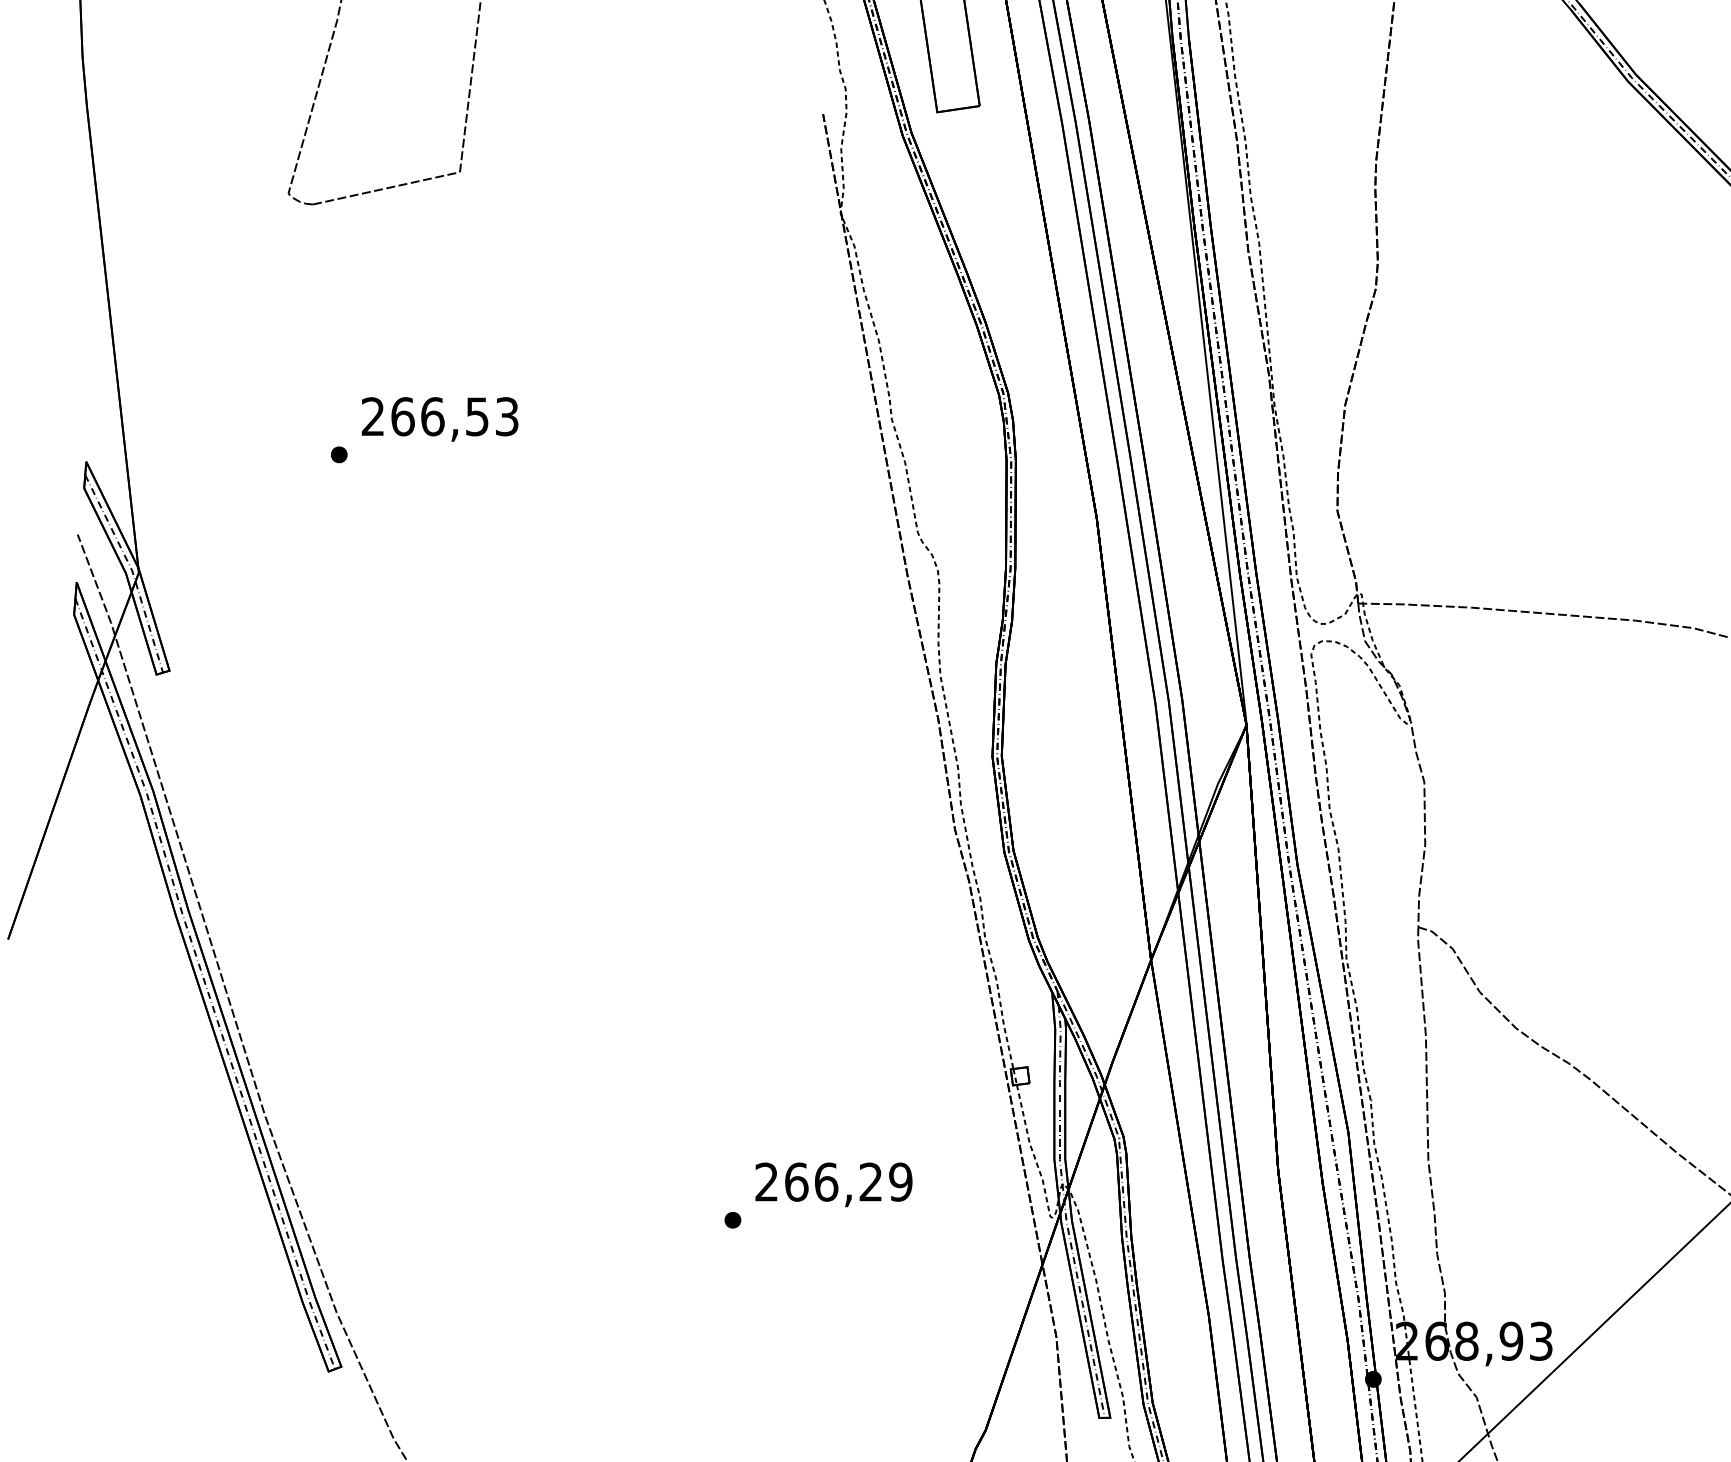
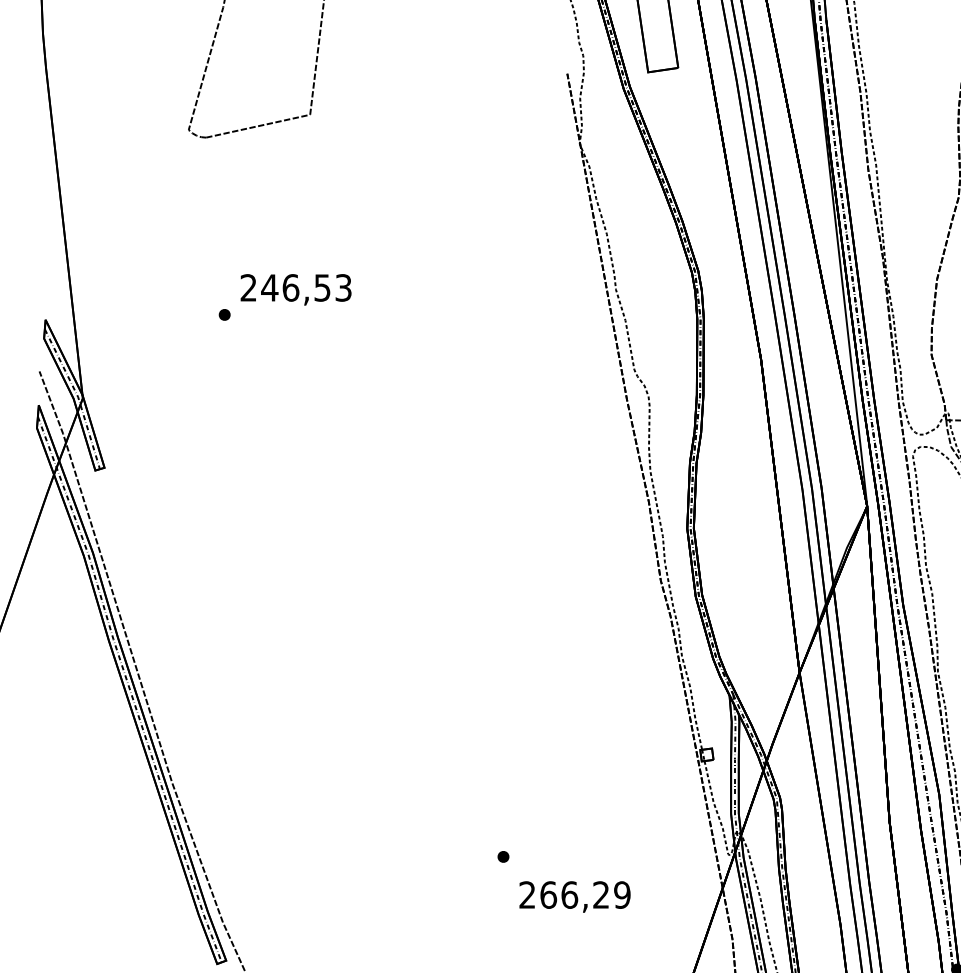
text: (402, 416) -> (269, 287), 266,53 -> 246,53
text: (833, 1184) -> (574, 896), moved

